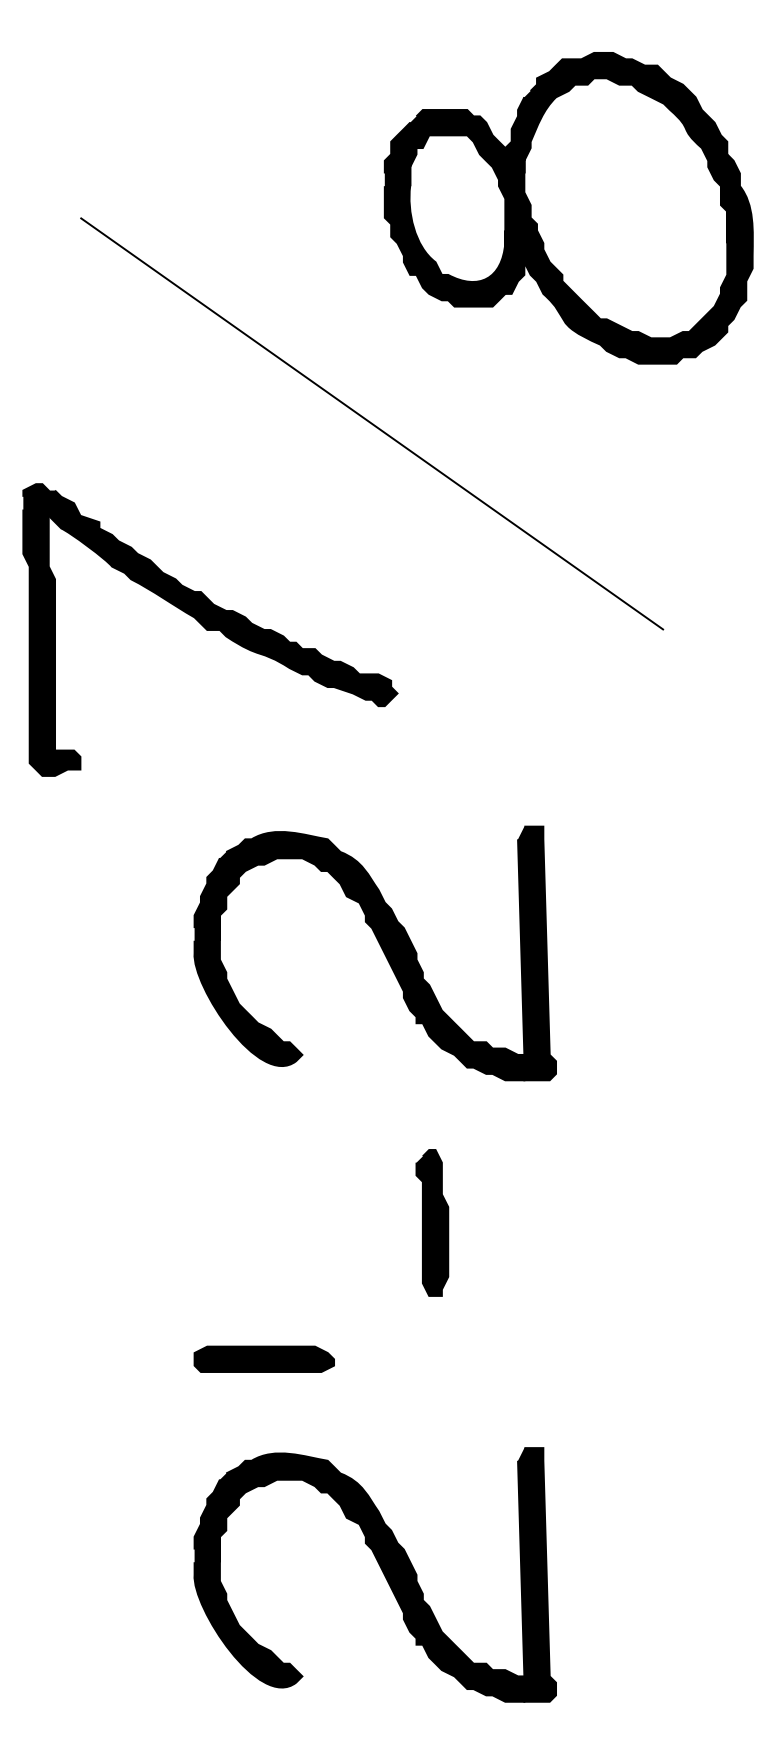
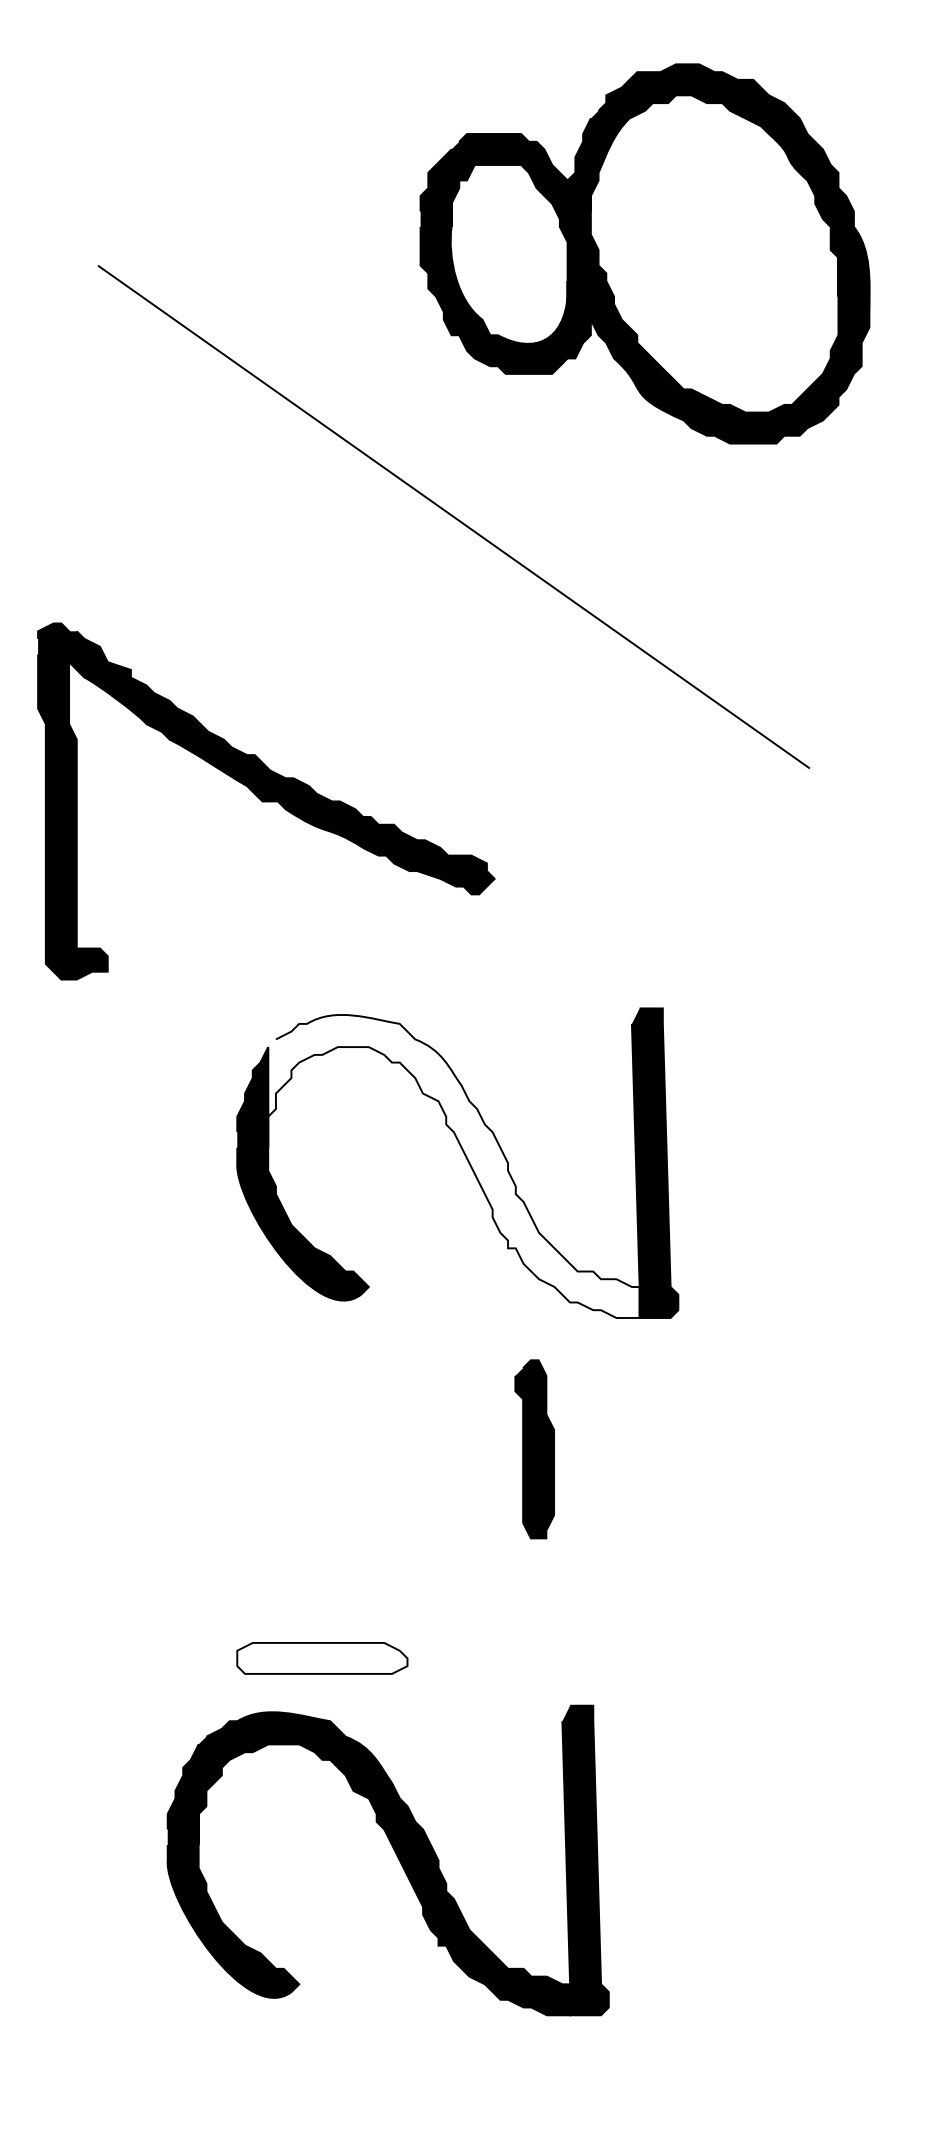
part: (568, 208) -> (644, 254), moved
part: (210, 629) -> (266, 800), moved
fill: (371, 955) -> (453, 1165), removed
part: (432, 1222) -> (534, 1448), moved
fill: (264, 1359) -> (322, 1658), removed
part: (381, 1570) -> (395, 1855), moved

